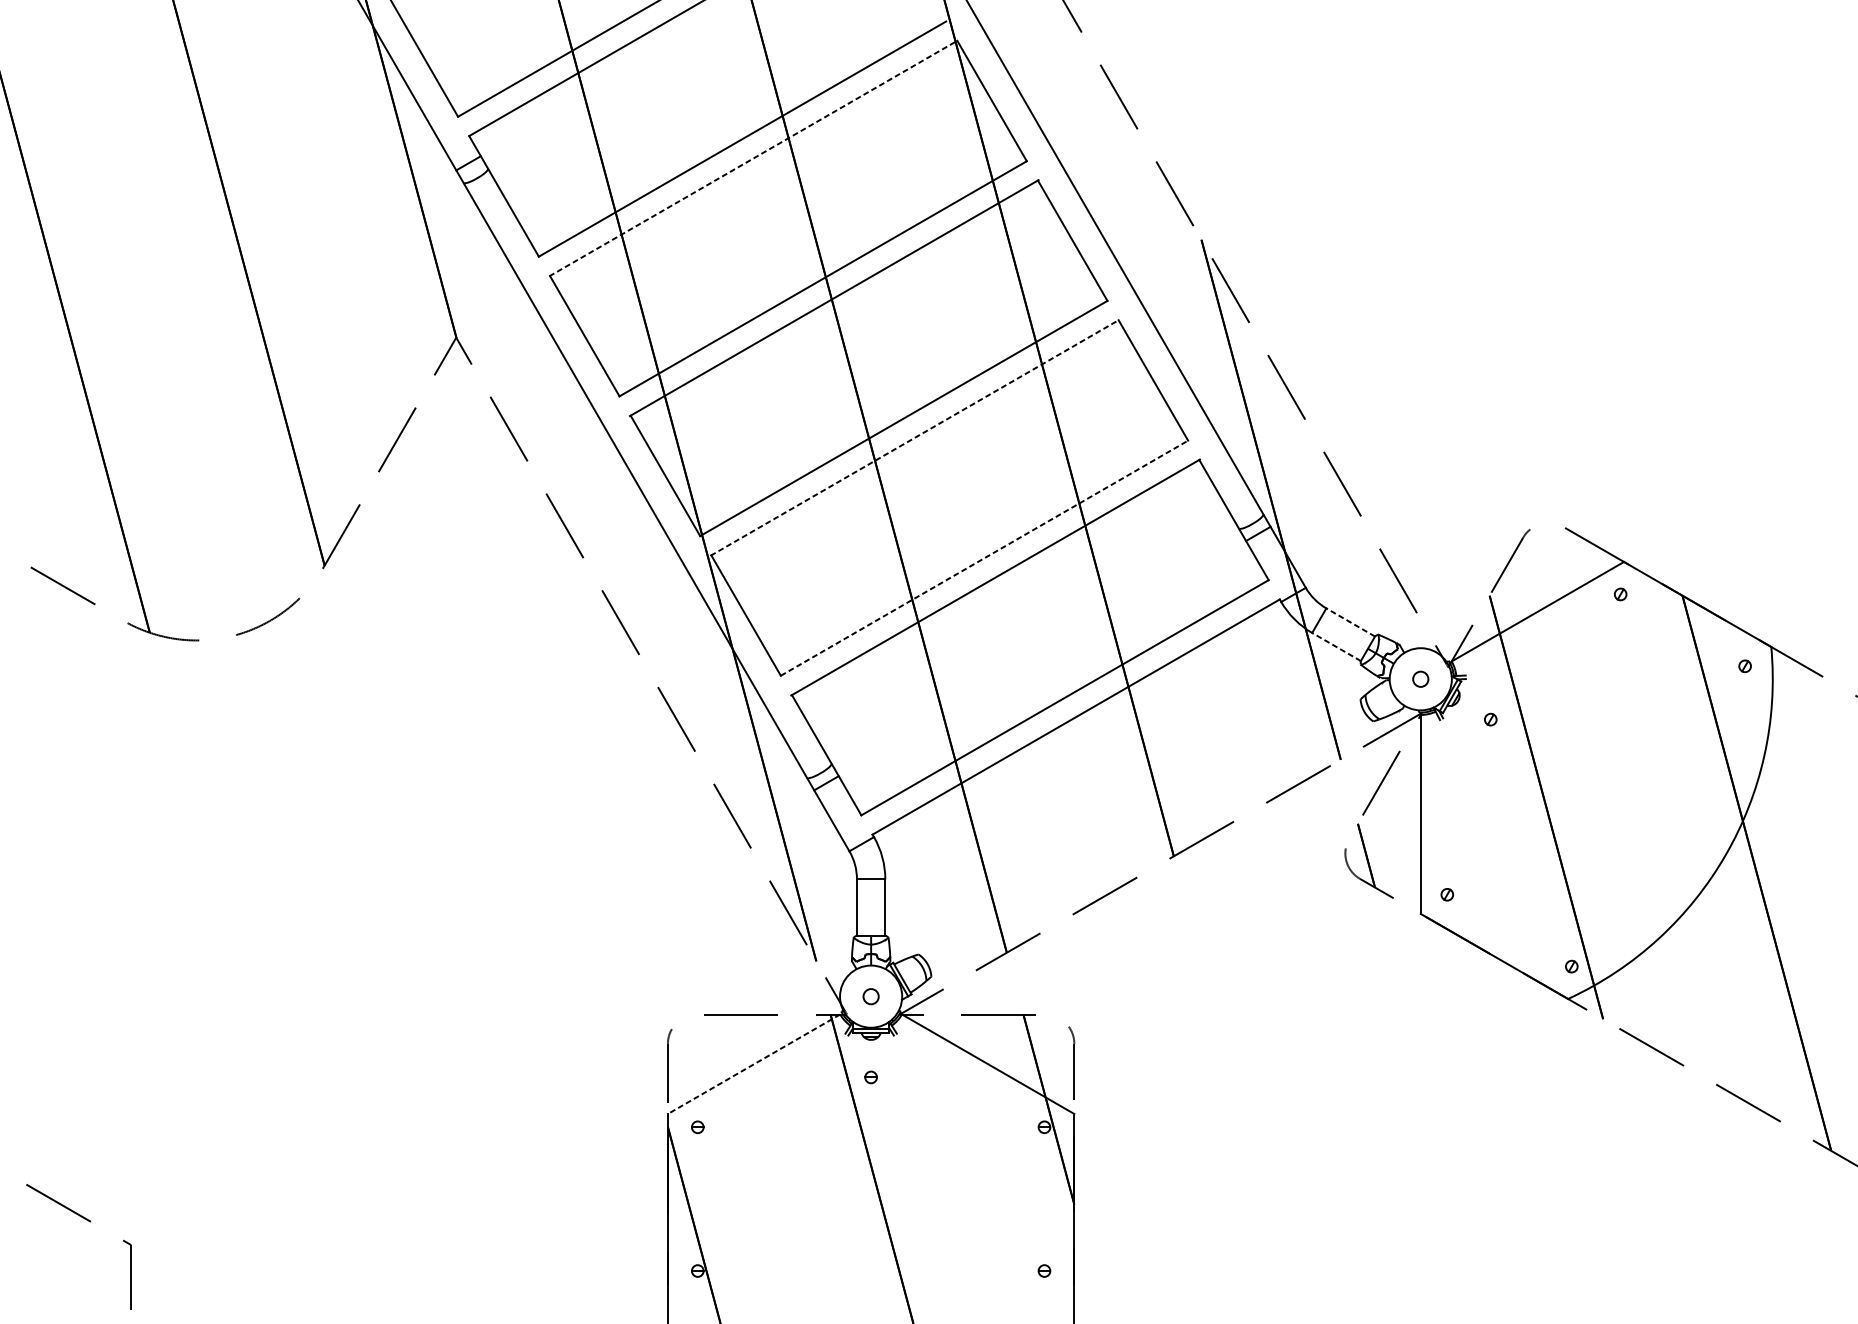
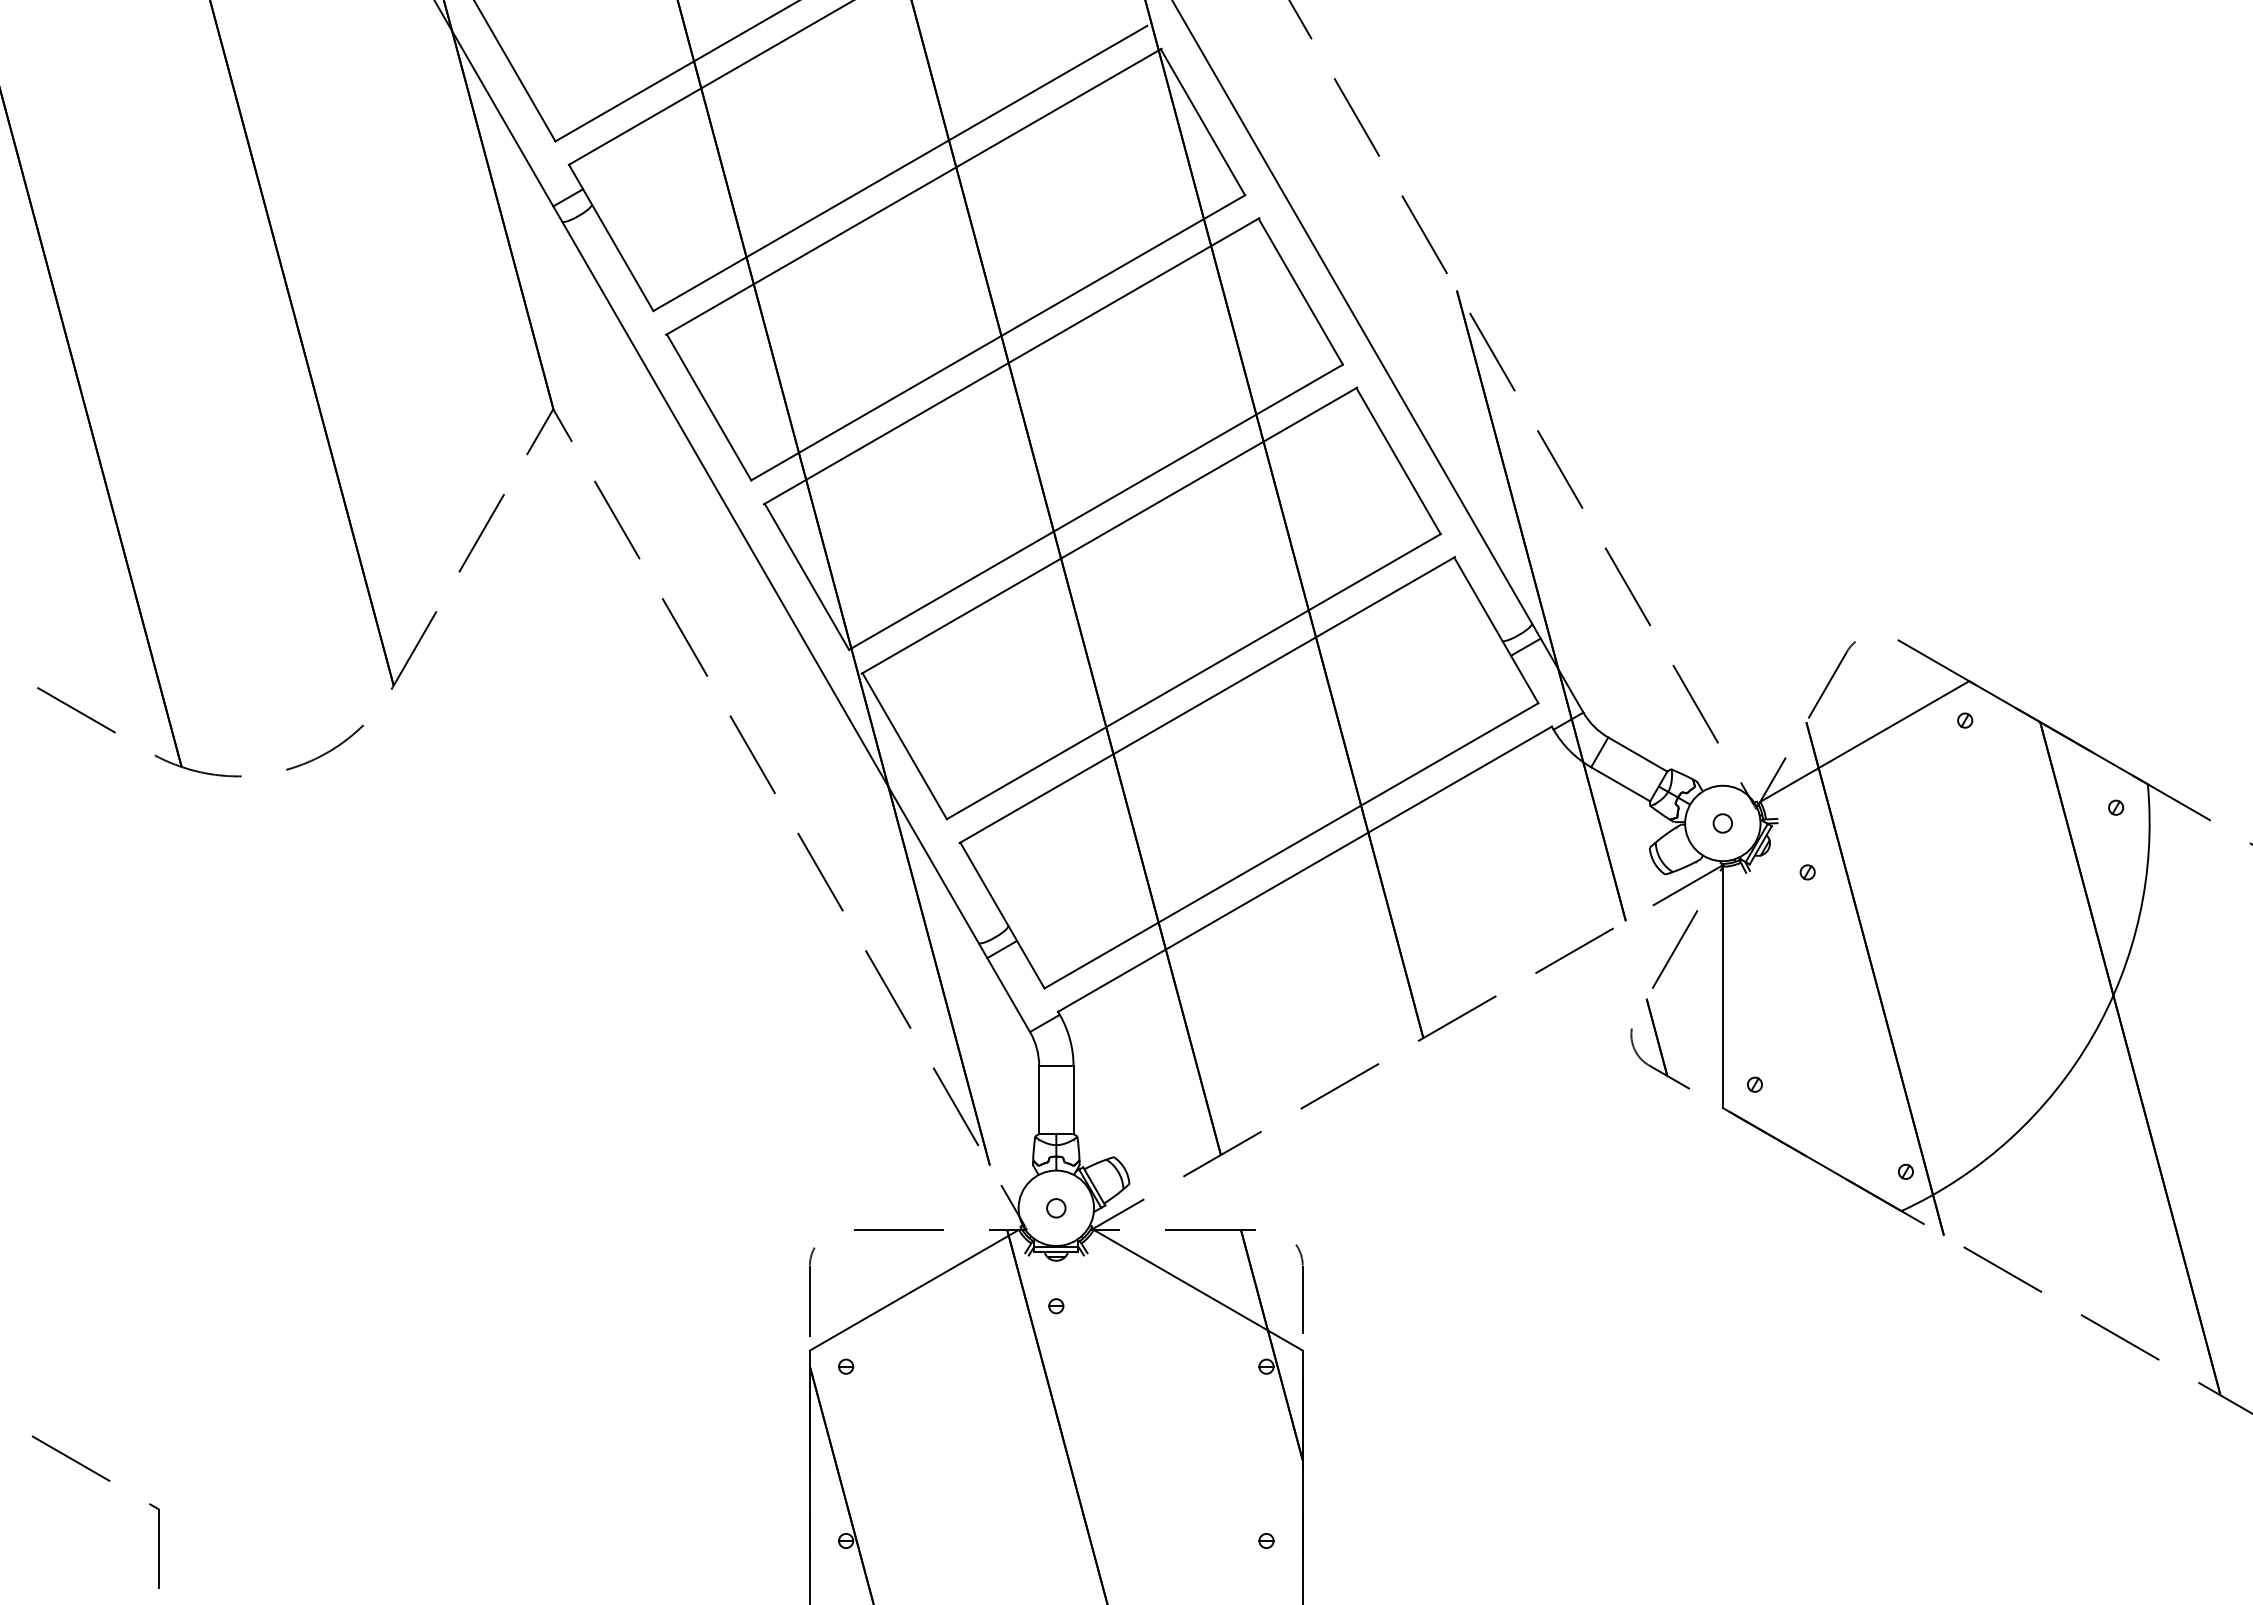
line: (754, 158) -> (914, 191), dashed -> solid
line: (914, 437) -> (1109, 530), dashed -> solid
line: (985, 558) -> (1194, 676), dashed -> solid
line: (1350, 622) -> (1637, 754), dashed -> solid
line: (1336, 647) -> (1620, 784), dashed -> solid
line: (754, 1064) -> (914, 1290), dashed -> solid

